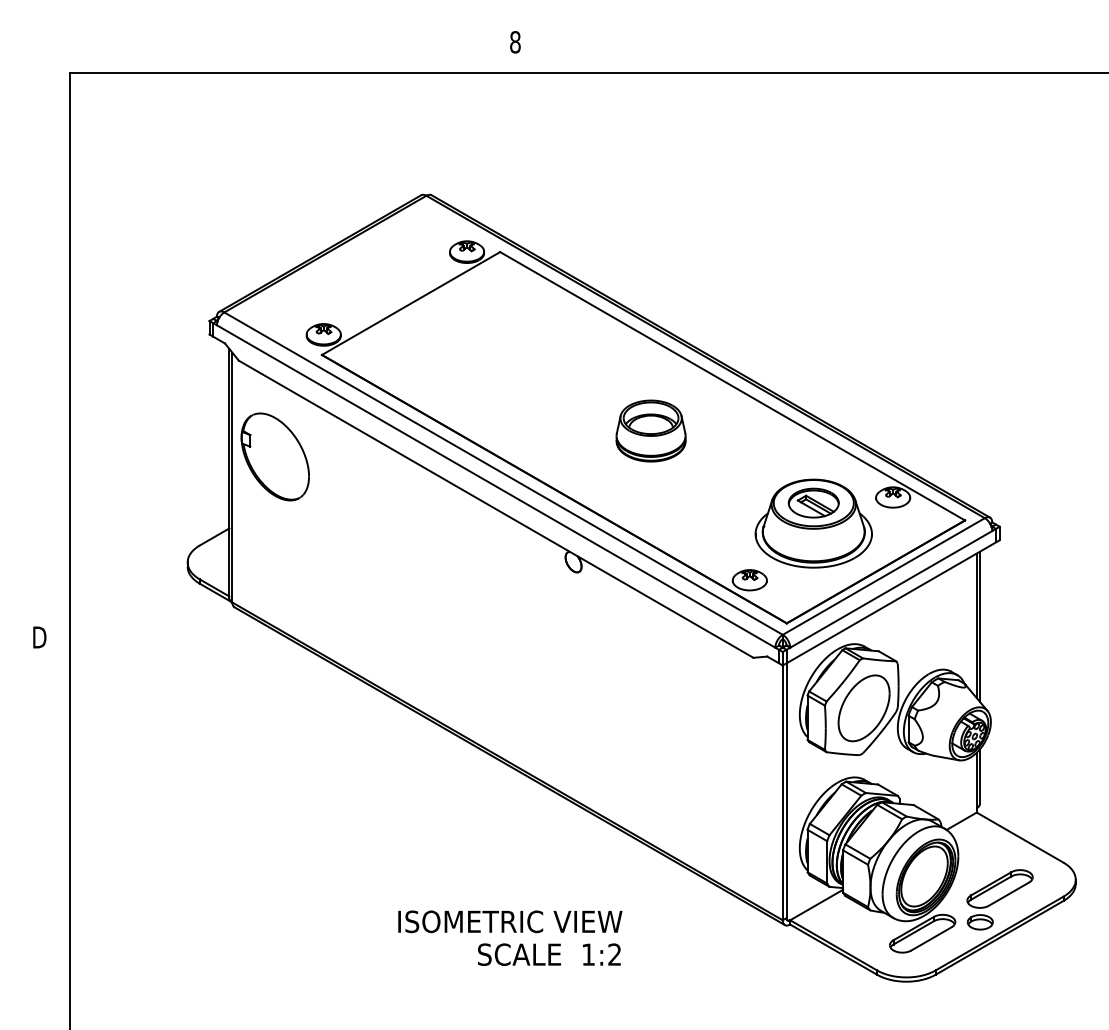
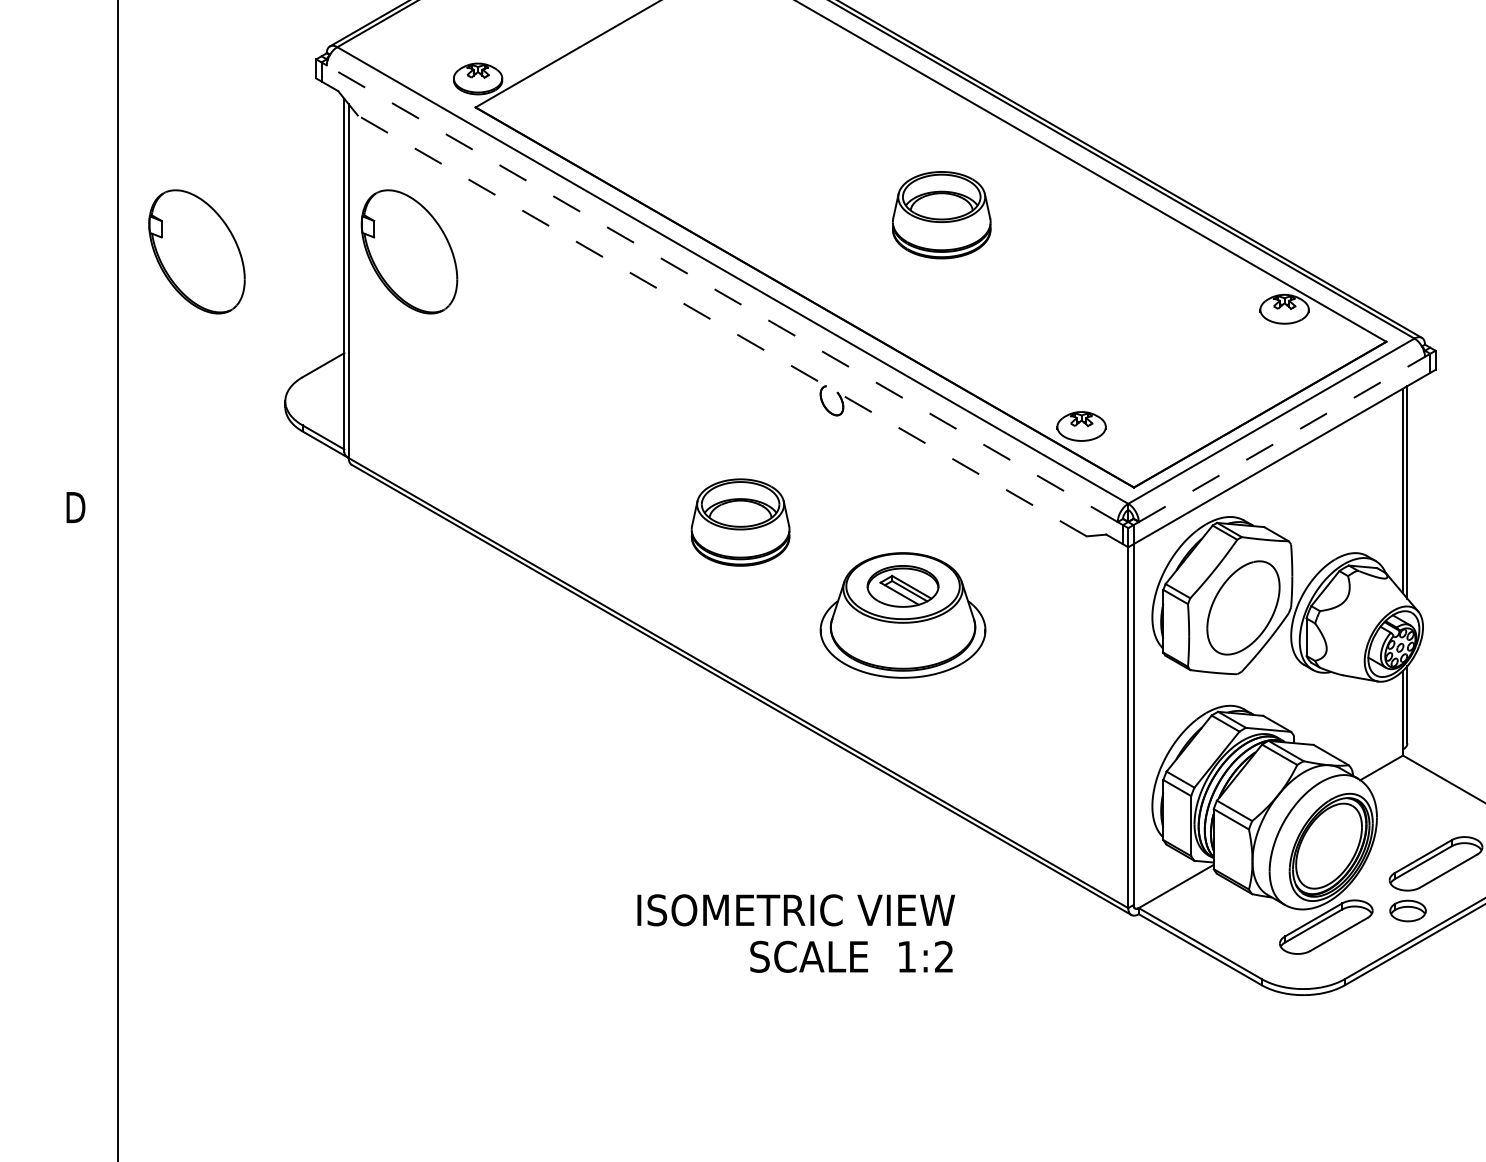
part: (124, 456) -> (195, 251), added
line: (495, 486) -> (721, 293), solid -> dashed
line: (495, 509) -> (721, 326), solid -> dashed
part: (813, 523) -> (902, 615), moved
line: (891, 589) -> (1282, 439), solid -> dashed
part: (508, 647) -> (739, 521), added
text: (510, 937) -> (796, 932), moved

